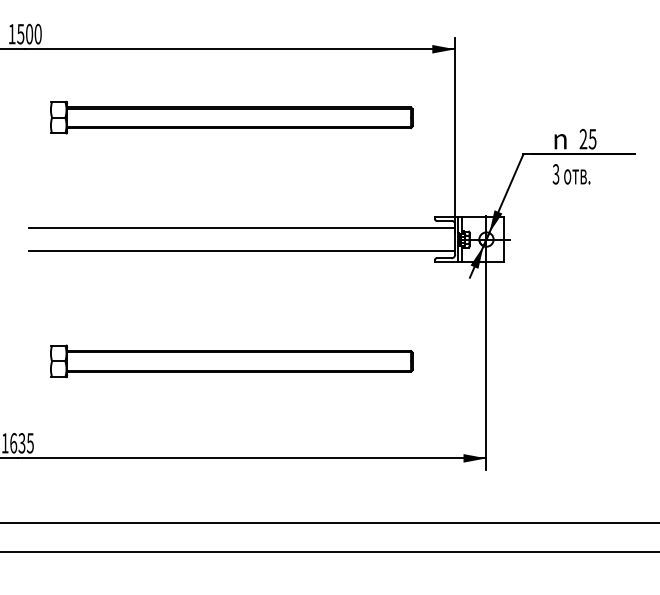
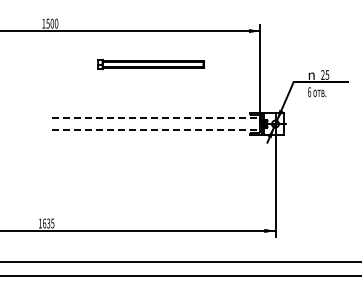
part: (230, 117) -> (150, 64), size x0.6
text: (556, 172) -> (309, 91), 3 -> 6
line: (242, 228) -> (156, 118), solid -> dashed
line: (242, 250) -> (156, 129), solid -> dashed
part: (230, 361) -> (150, 183), removed

